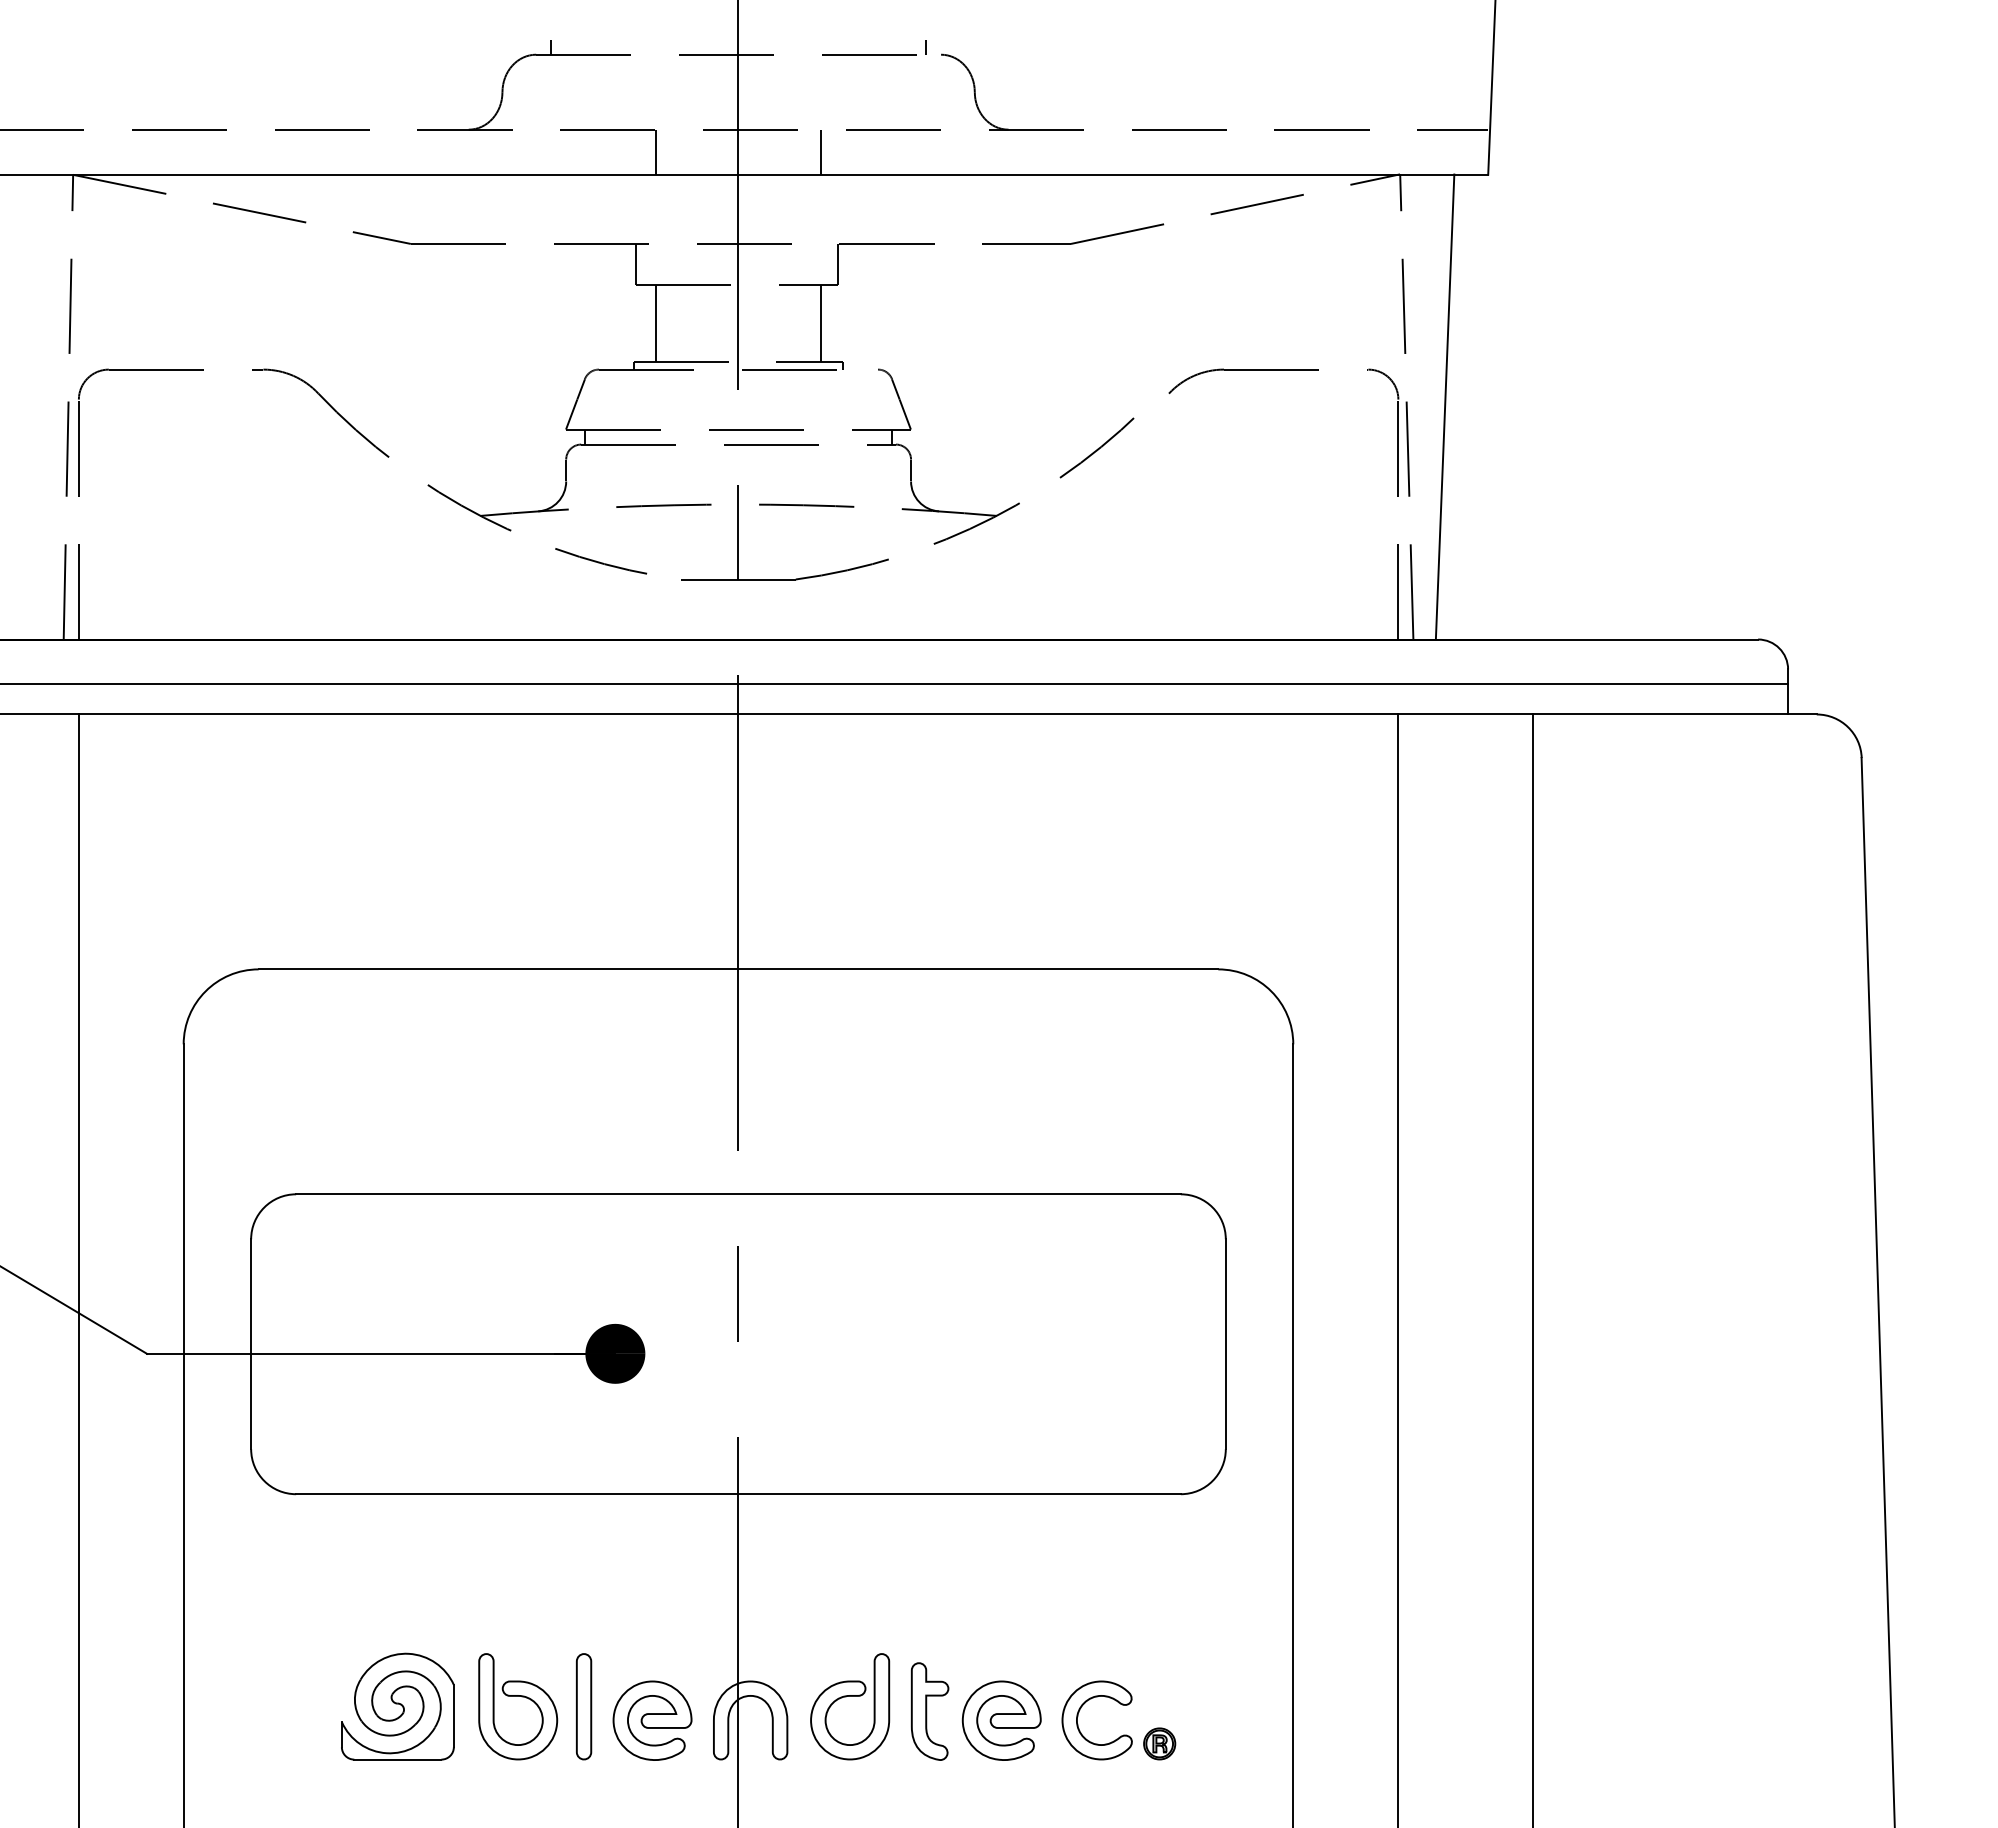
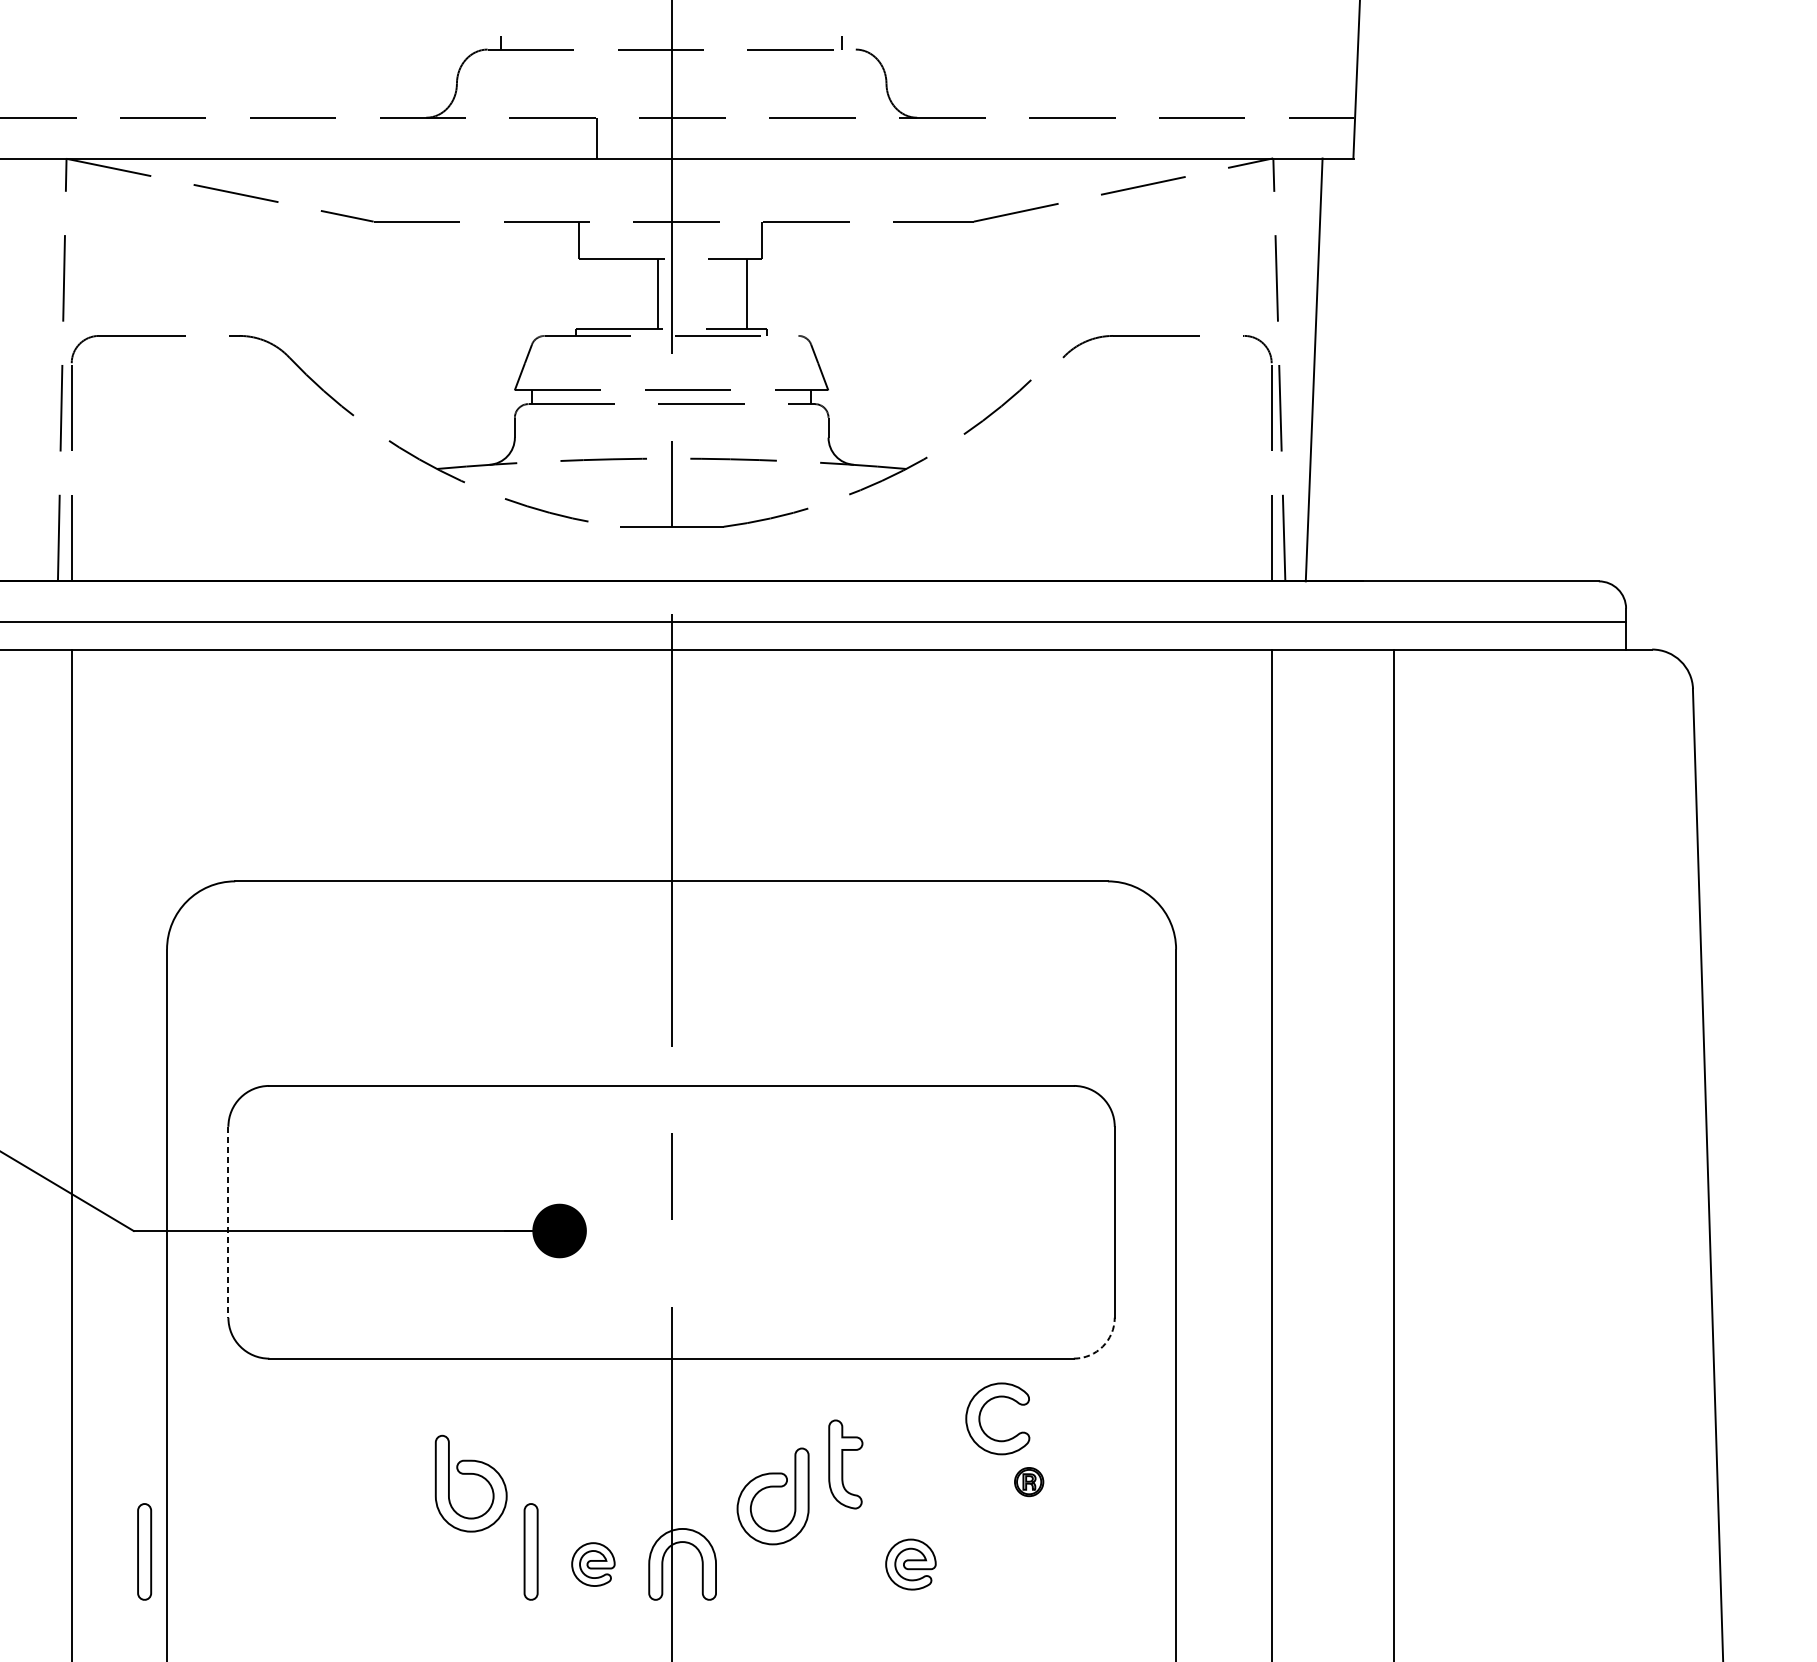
line: (821, 151) -> (747, 137), removed
line: (656, 323) -> (657, 293), moved
line: (251, 1344) -> (228, 1222), solid -> dashed
arc: (1212, 1481) -> (1102, 1347), solid -> dashed
part: (522, 1697) -> (475, 1475), moved
part: (846, 1697) -> (769, 1488), moved
part: (159, 1706) -> (145, 1551), added
part: (397, 1706) -> (361, 1551), removed
part: (929, 1711) -> (845, 1464), moved
part: (1078, 1716) -> (980, 1415), moved
part: (652, 1720) -> (593, 1564), size x0.6
part: (1001, 1720) -> (910, 1564), size x0.7
part: (1159, 1743) -> (1028, 1481), moved

